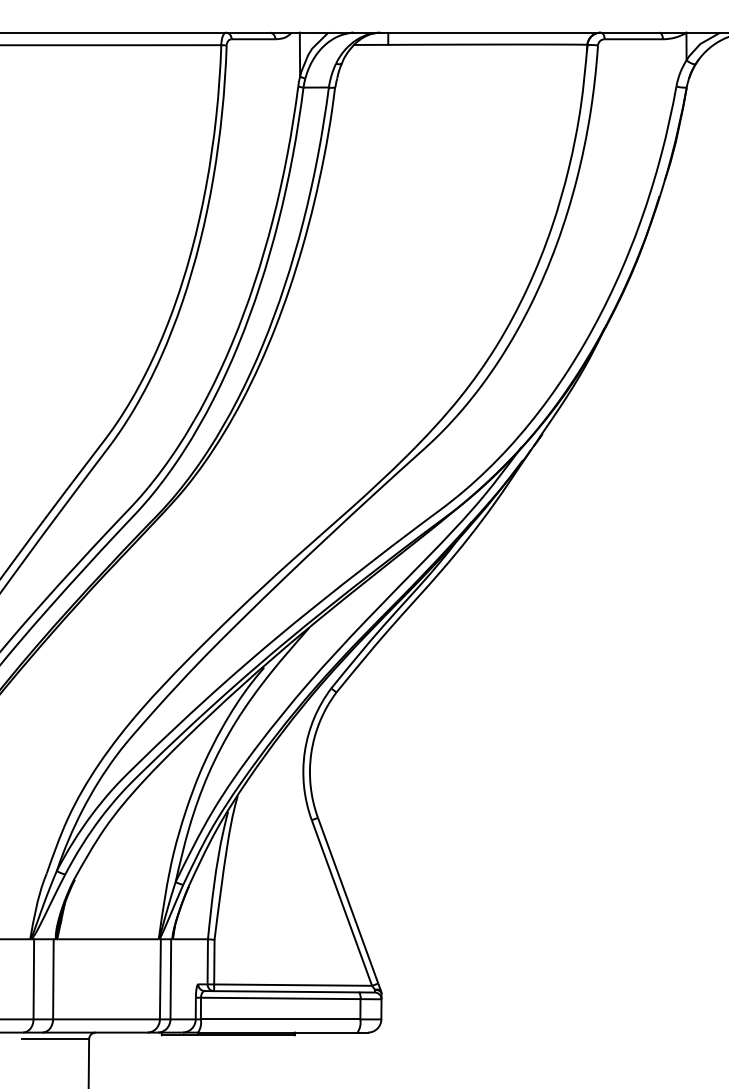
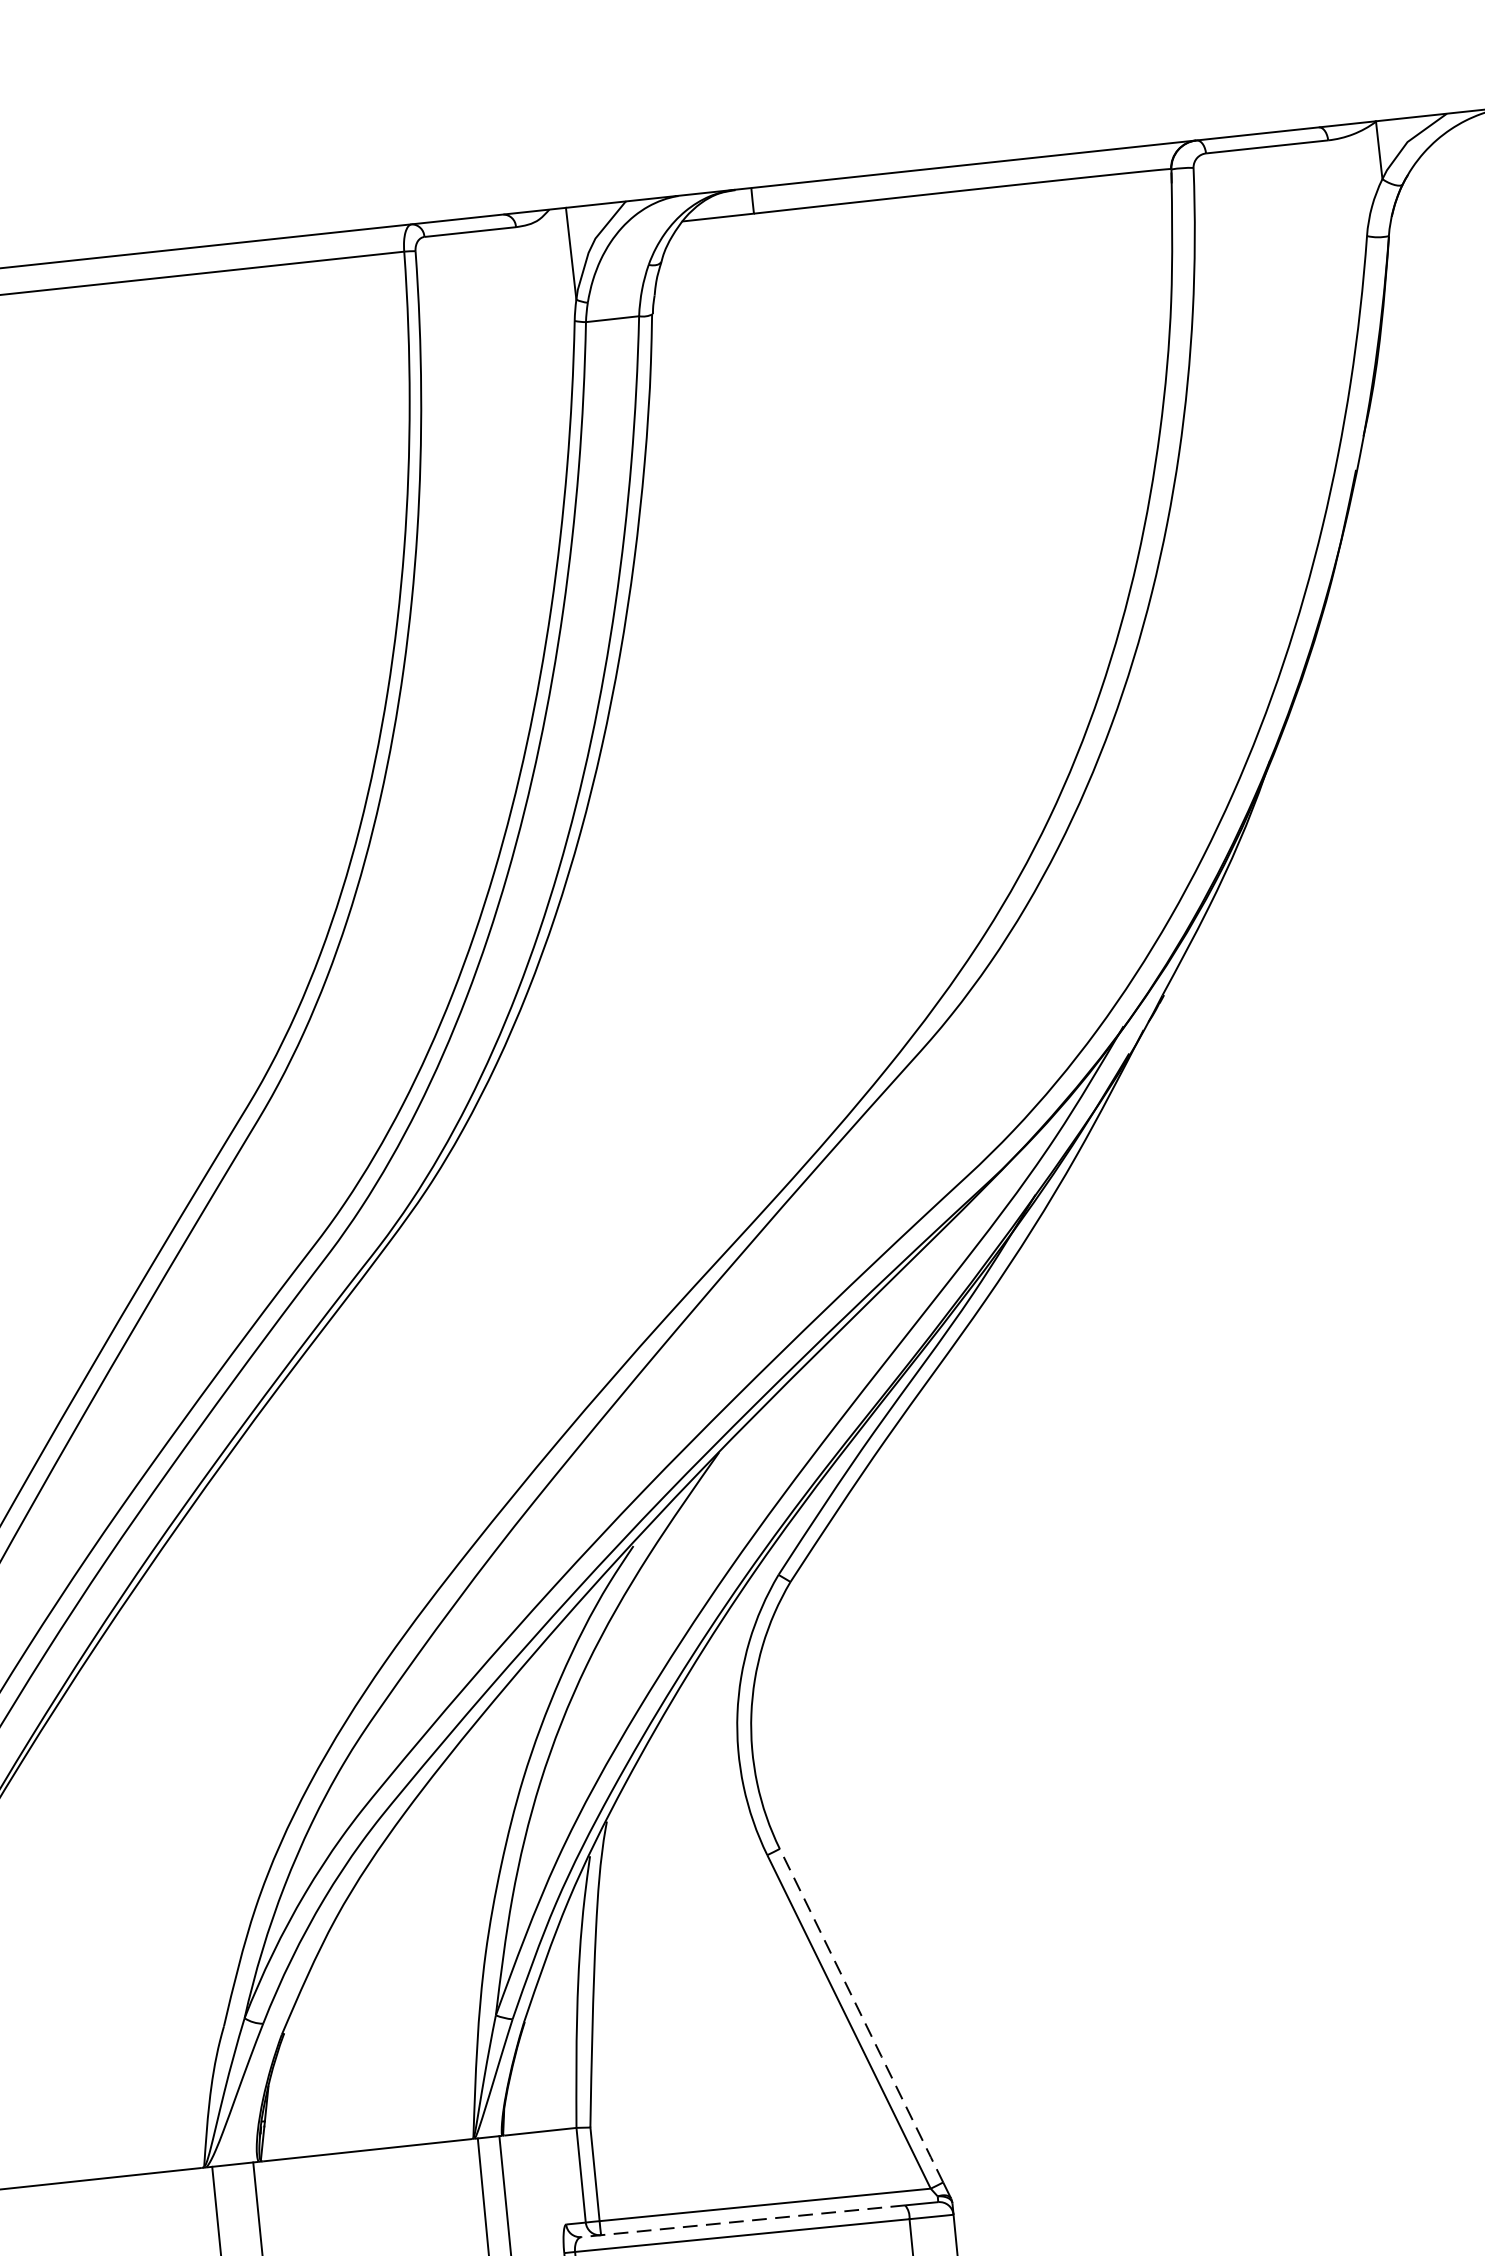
line: (348, 902) -> (862, 2019), solid -> dashed
line: (281, 991) -> (742, 2220), solid -> dashed

